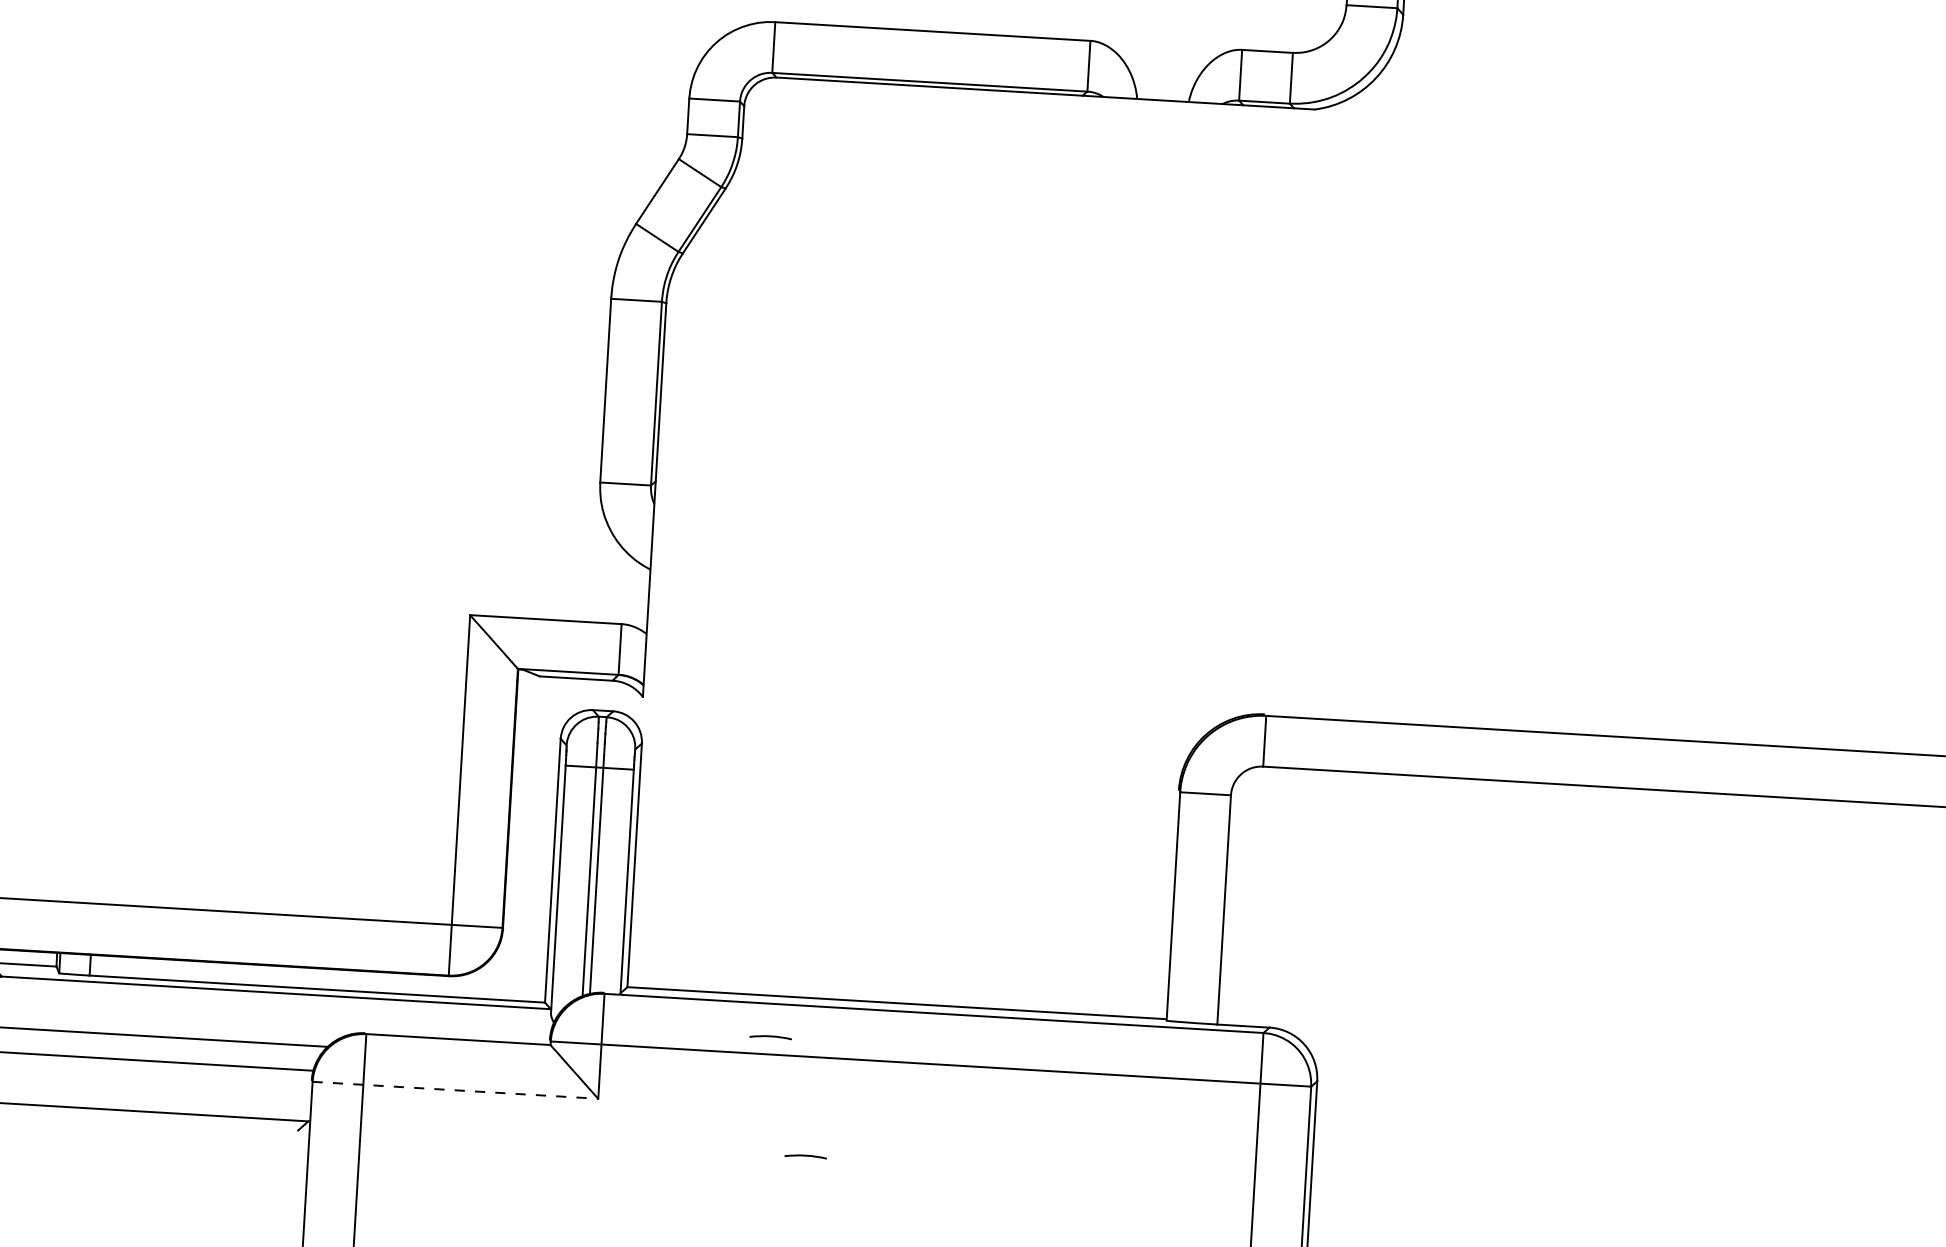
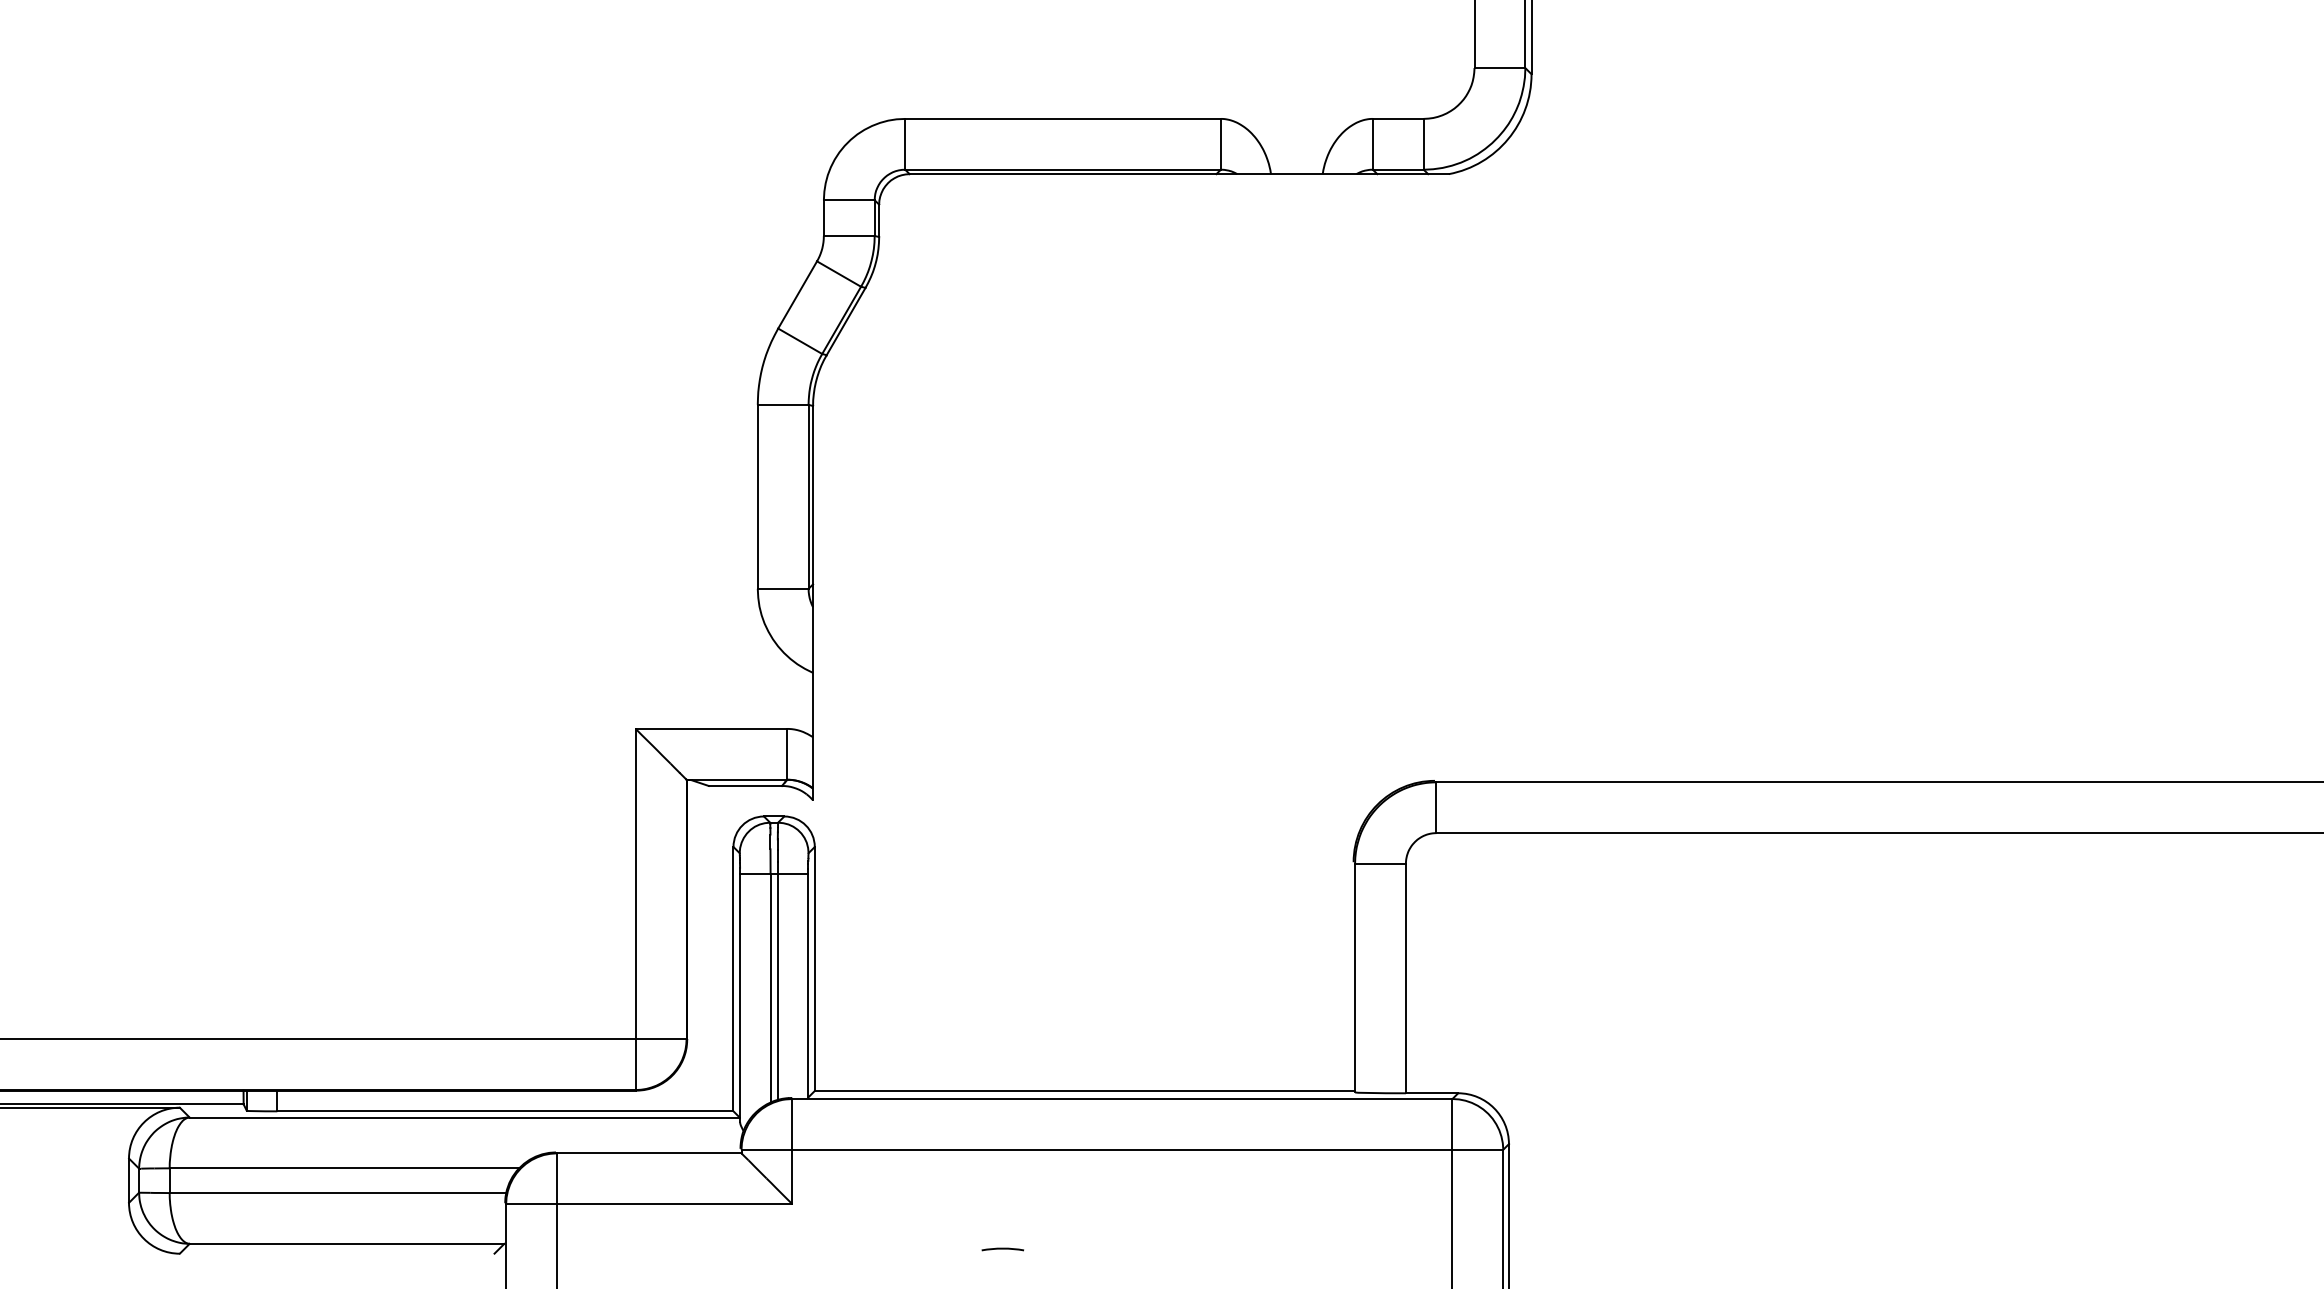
arc: (770, 1037) -> (960, 1132), removed
line: (455, 1090) -> (649, 1204), dashed -> solid

